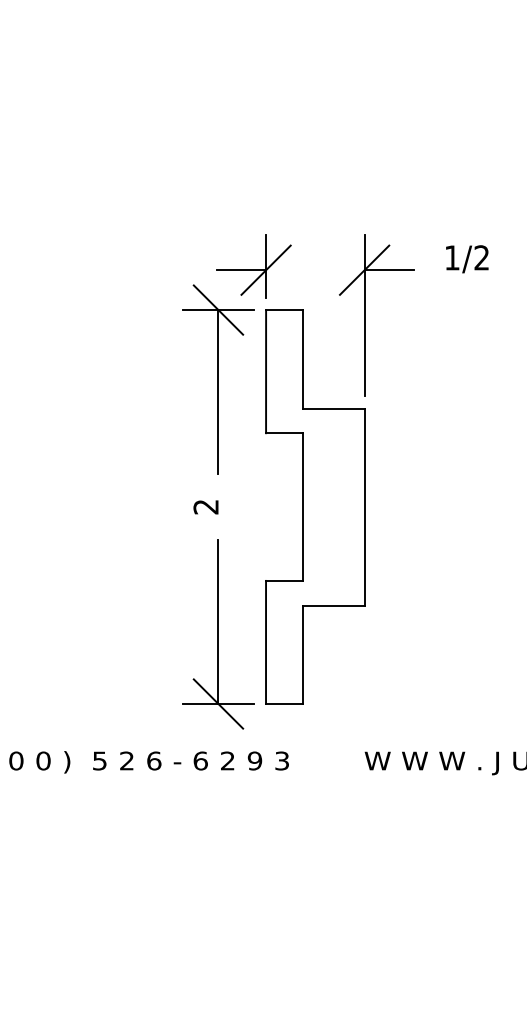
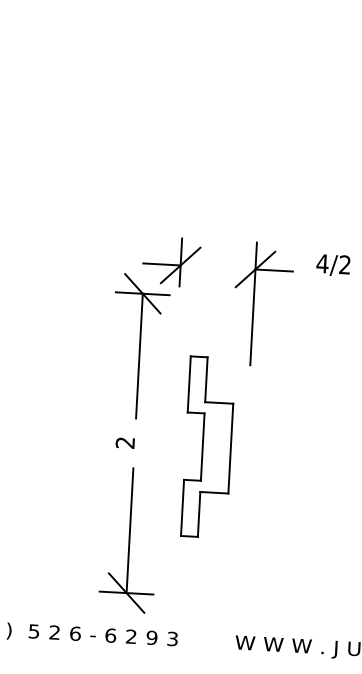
text: (452, 257) -> (322, 263), 1/2 -> 4/2
part: (315, 506) -> (208, 447), size x0.6

